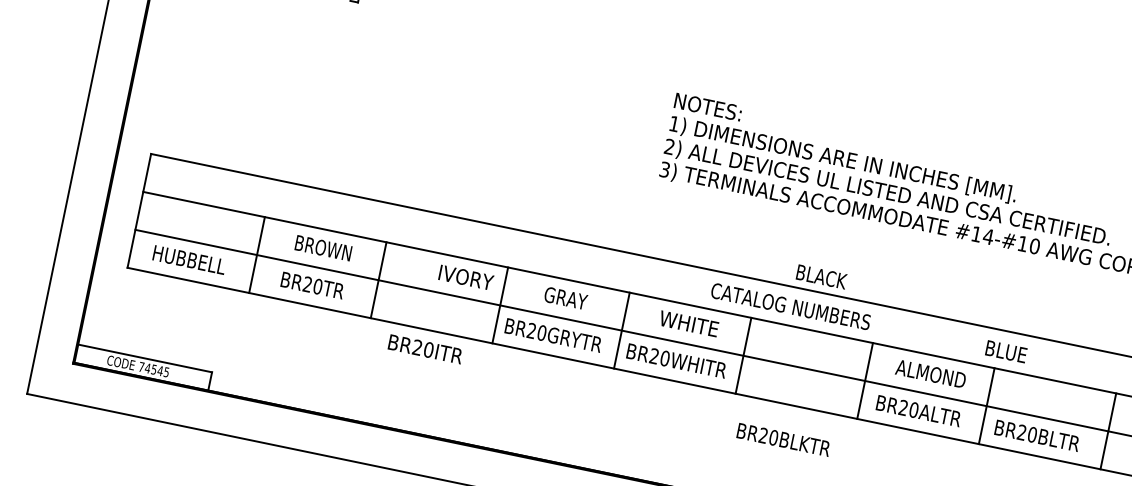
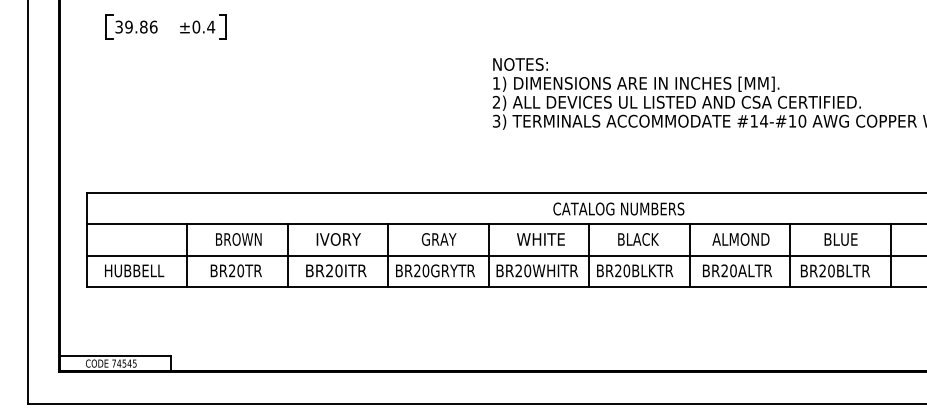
text: (821, 276) -> (638, 239), moved
text: (465, 277) -> (338, 239), moved
text: (425, 348) -> (336, 270), moved
text: (1005, 351) -> (840, 239), moved
text: (784, 439) -> (635, 270), moved

